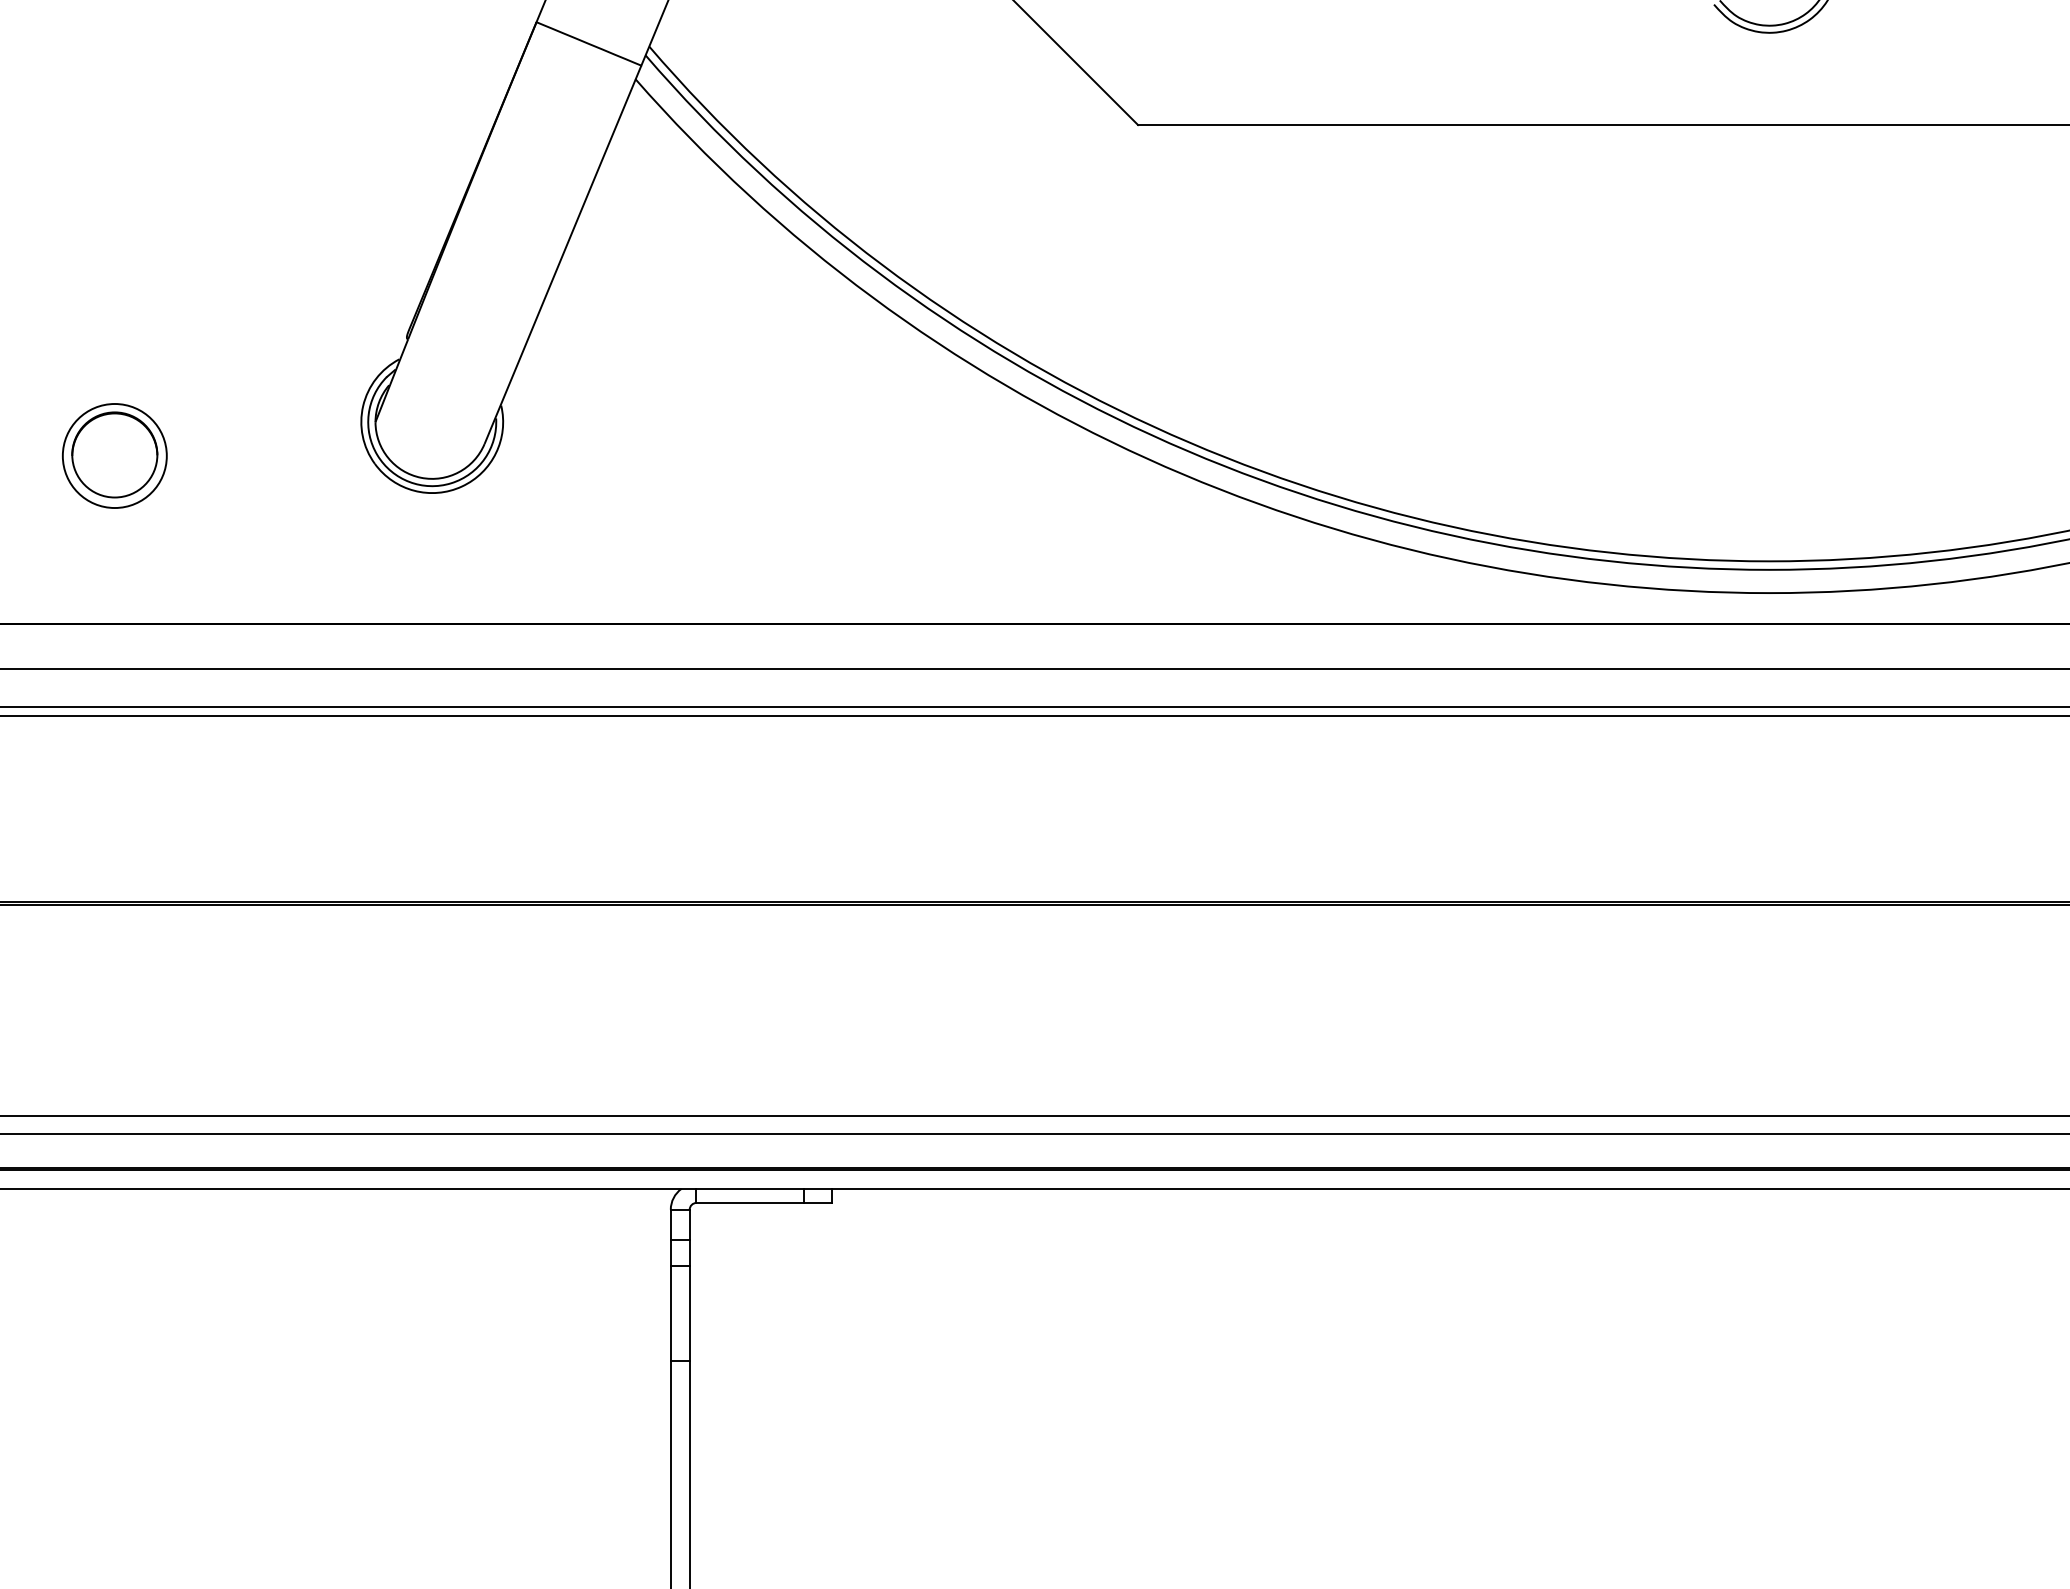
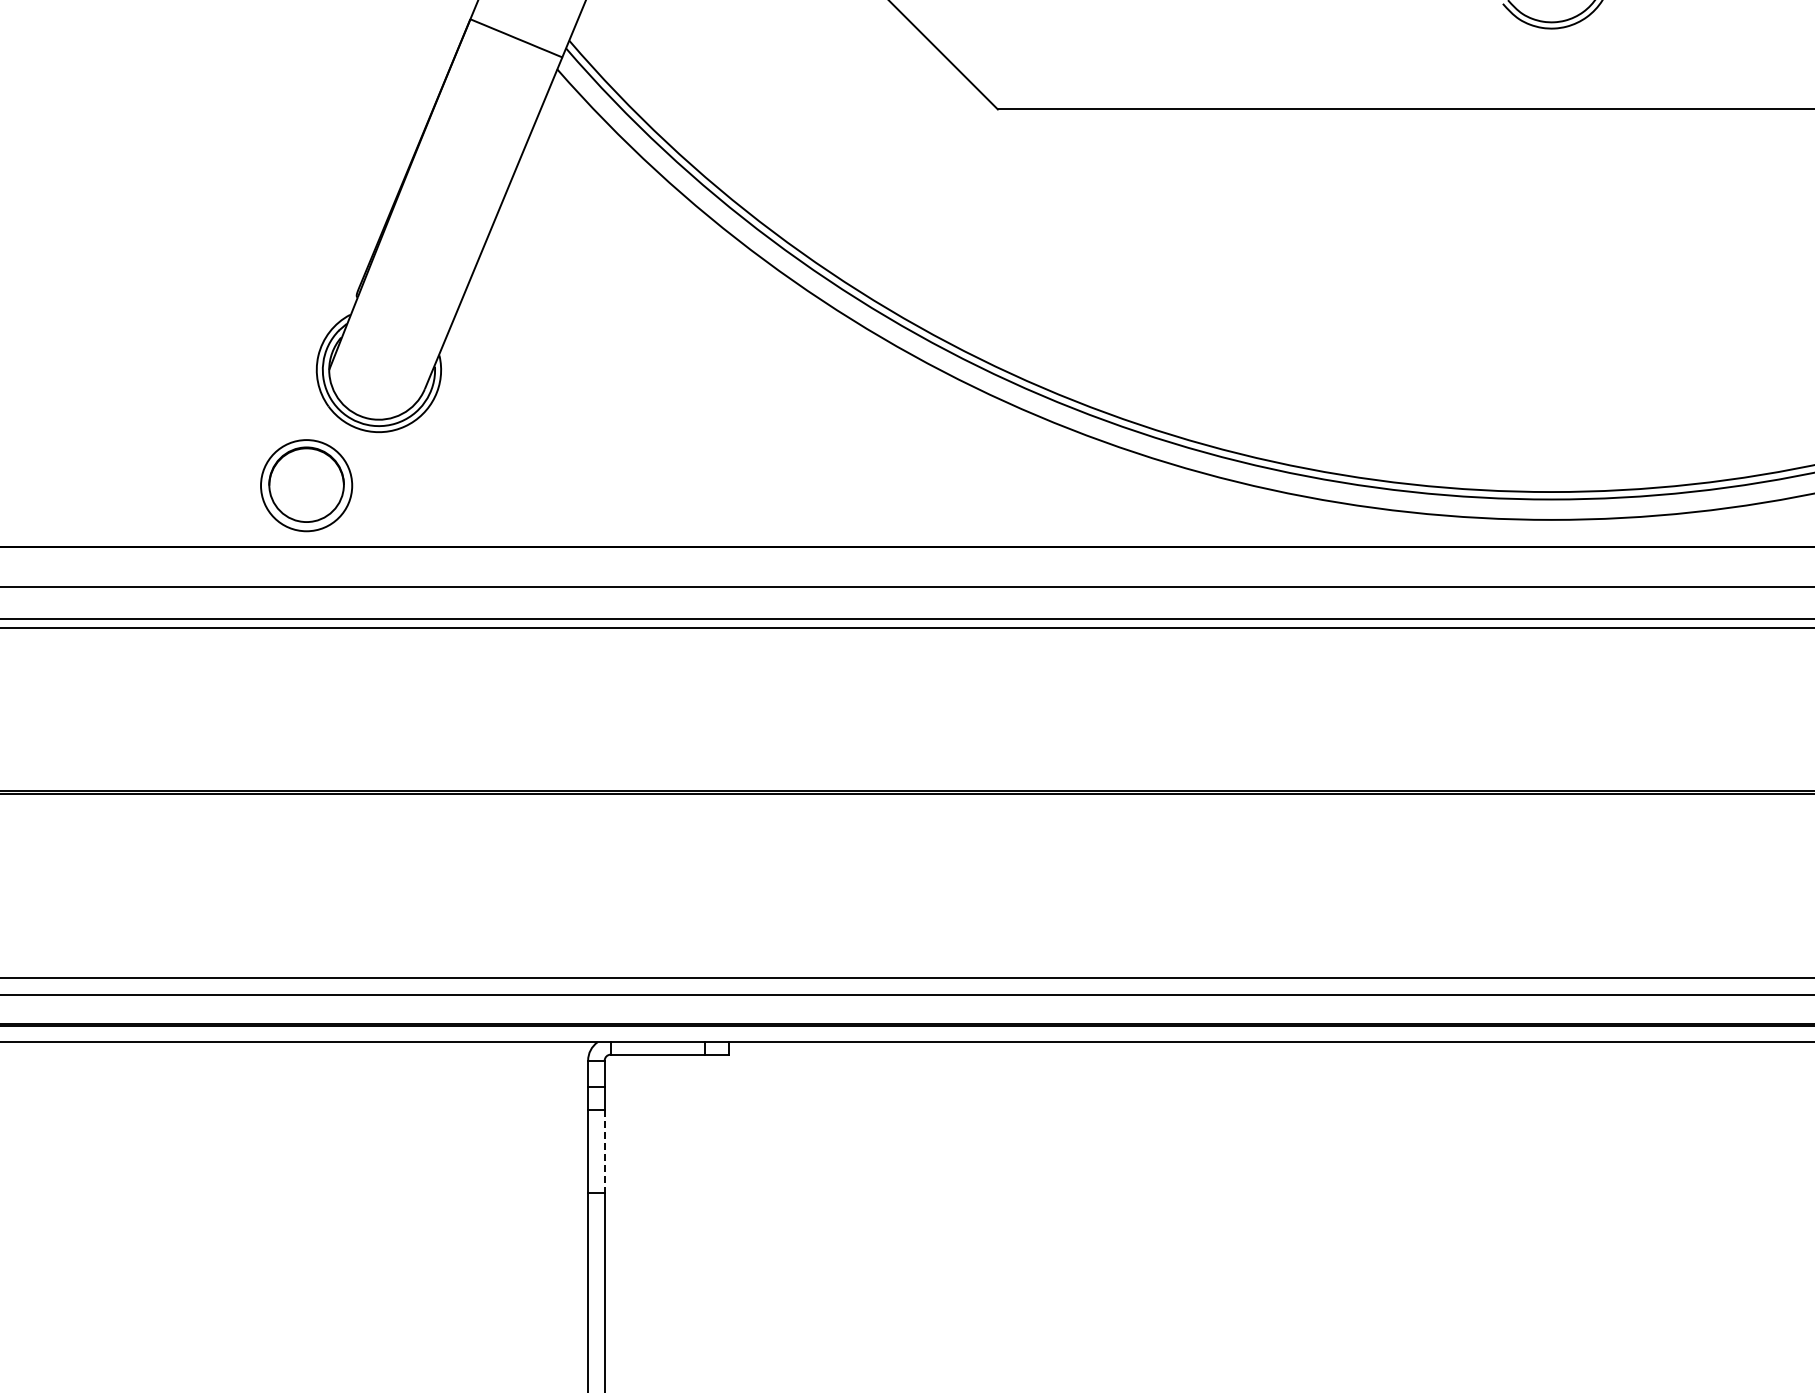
part: (114, 455) -> (306, 485), moved
line: (689, 1314) -> (604, 1152), solid -> dashed

